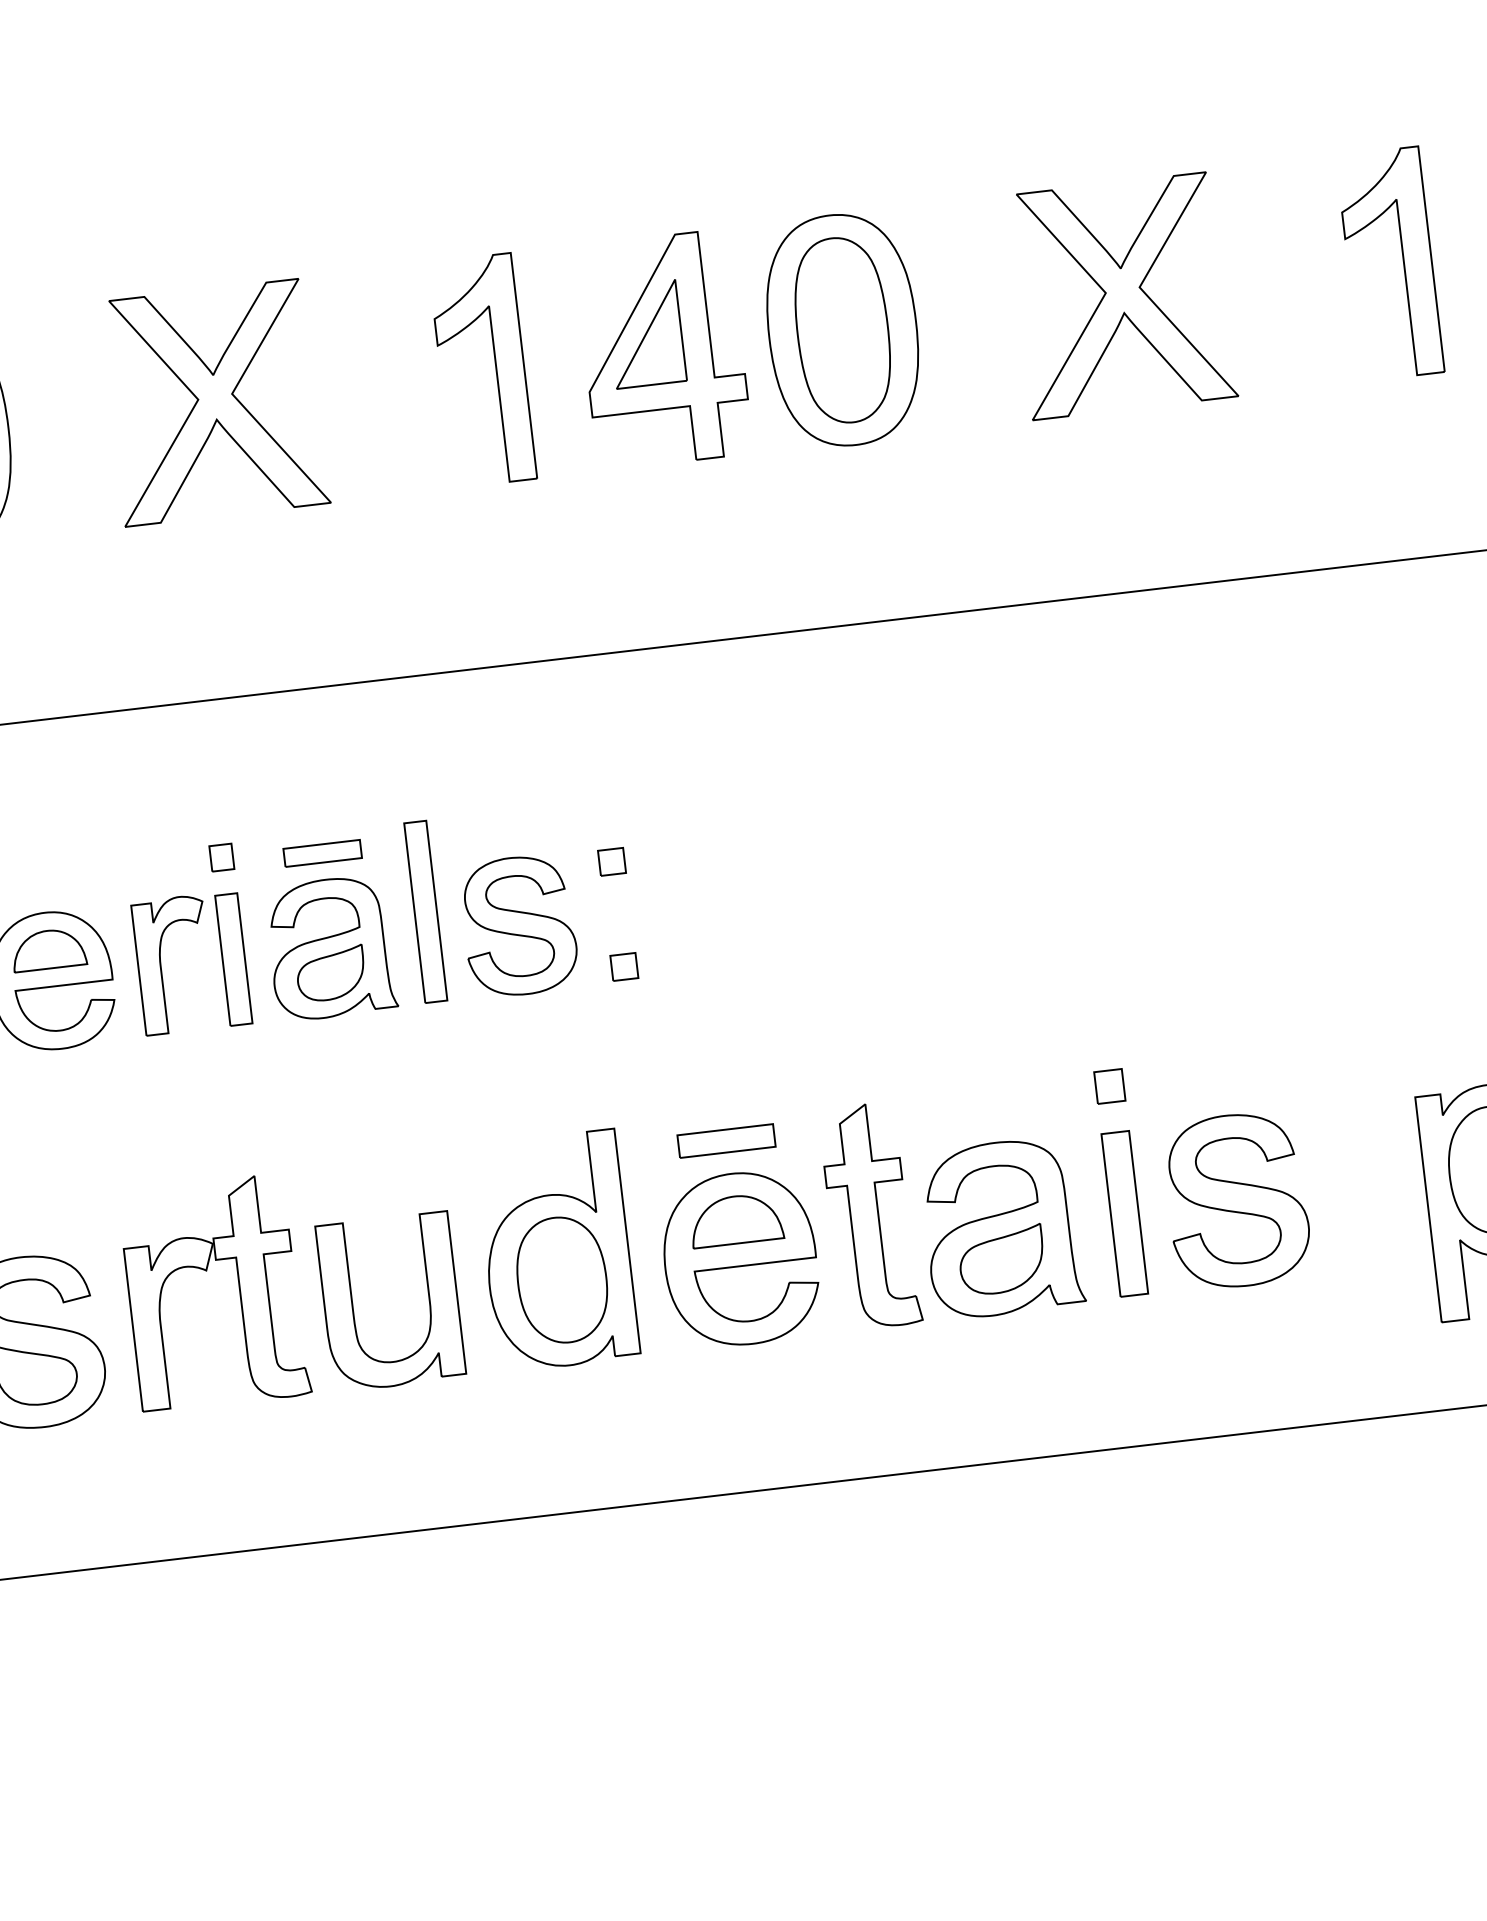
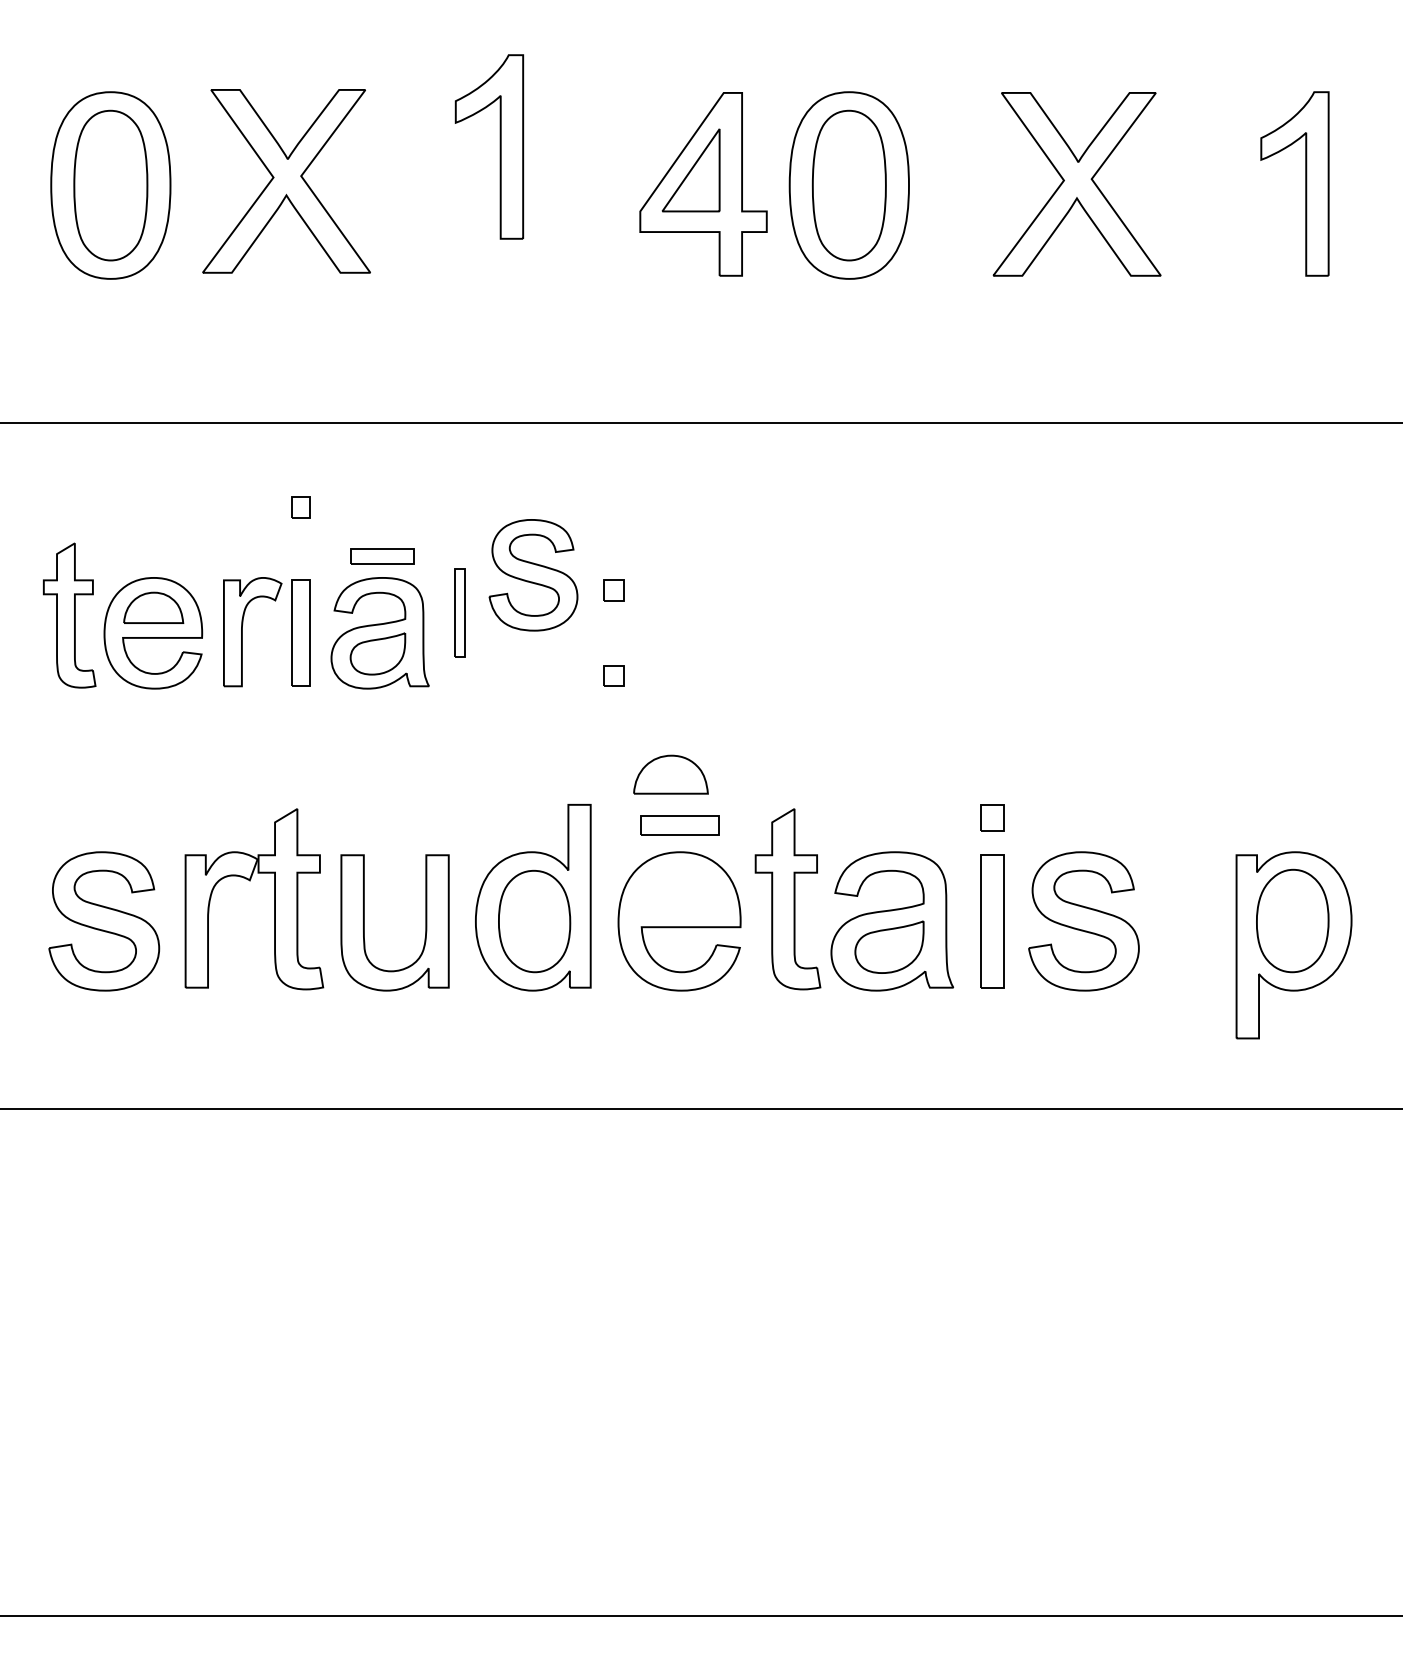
part: (494, 368) -> (499, 146), moved
part: (214, 402) -> (286, 181), moved
part: (220, 857) -> (300, 507), moved
part: (425, 911) -> (459, 612), size x0.6
part: (519, 926) -> (533, 575), moved
part: (735, 1219) -> (670, 774), moved

